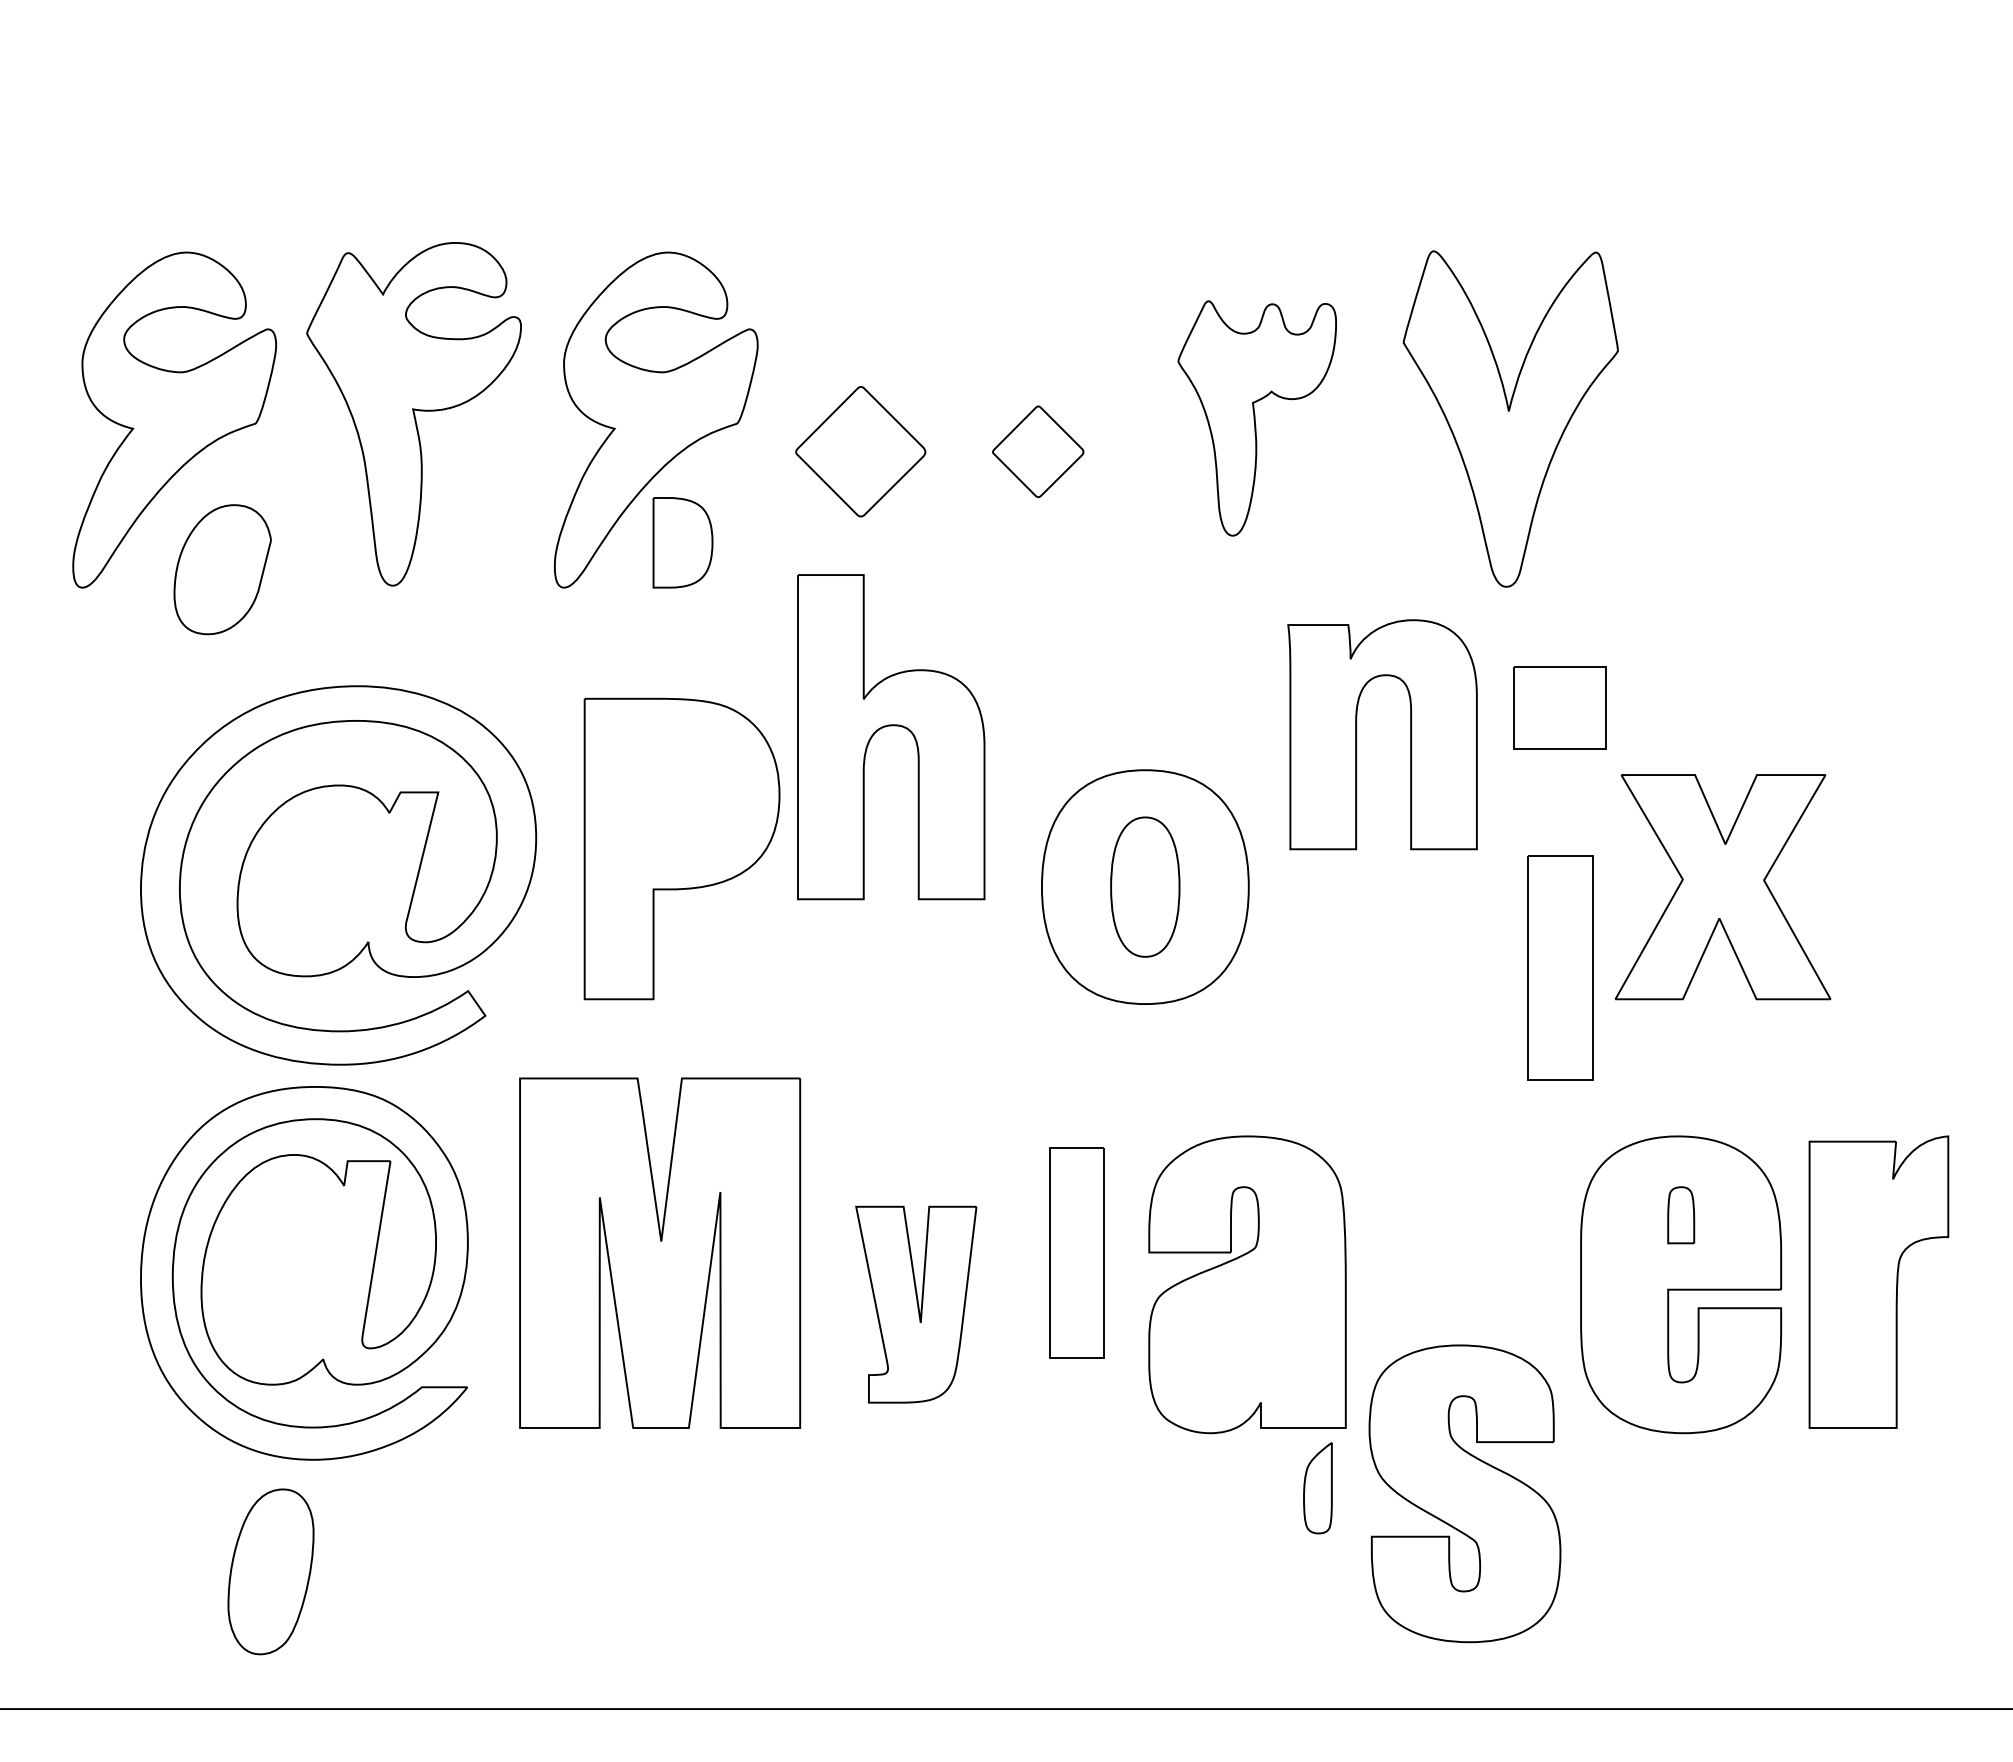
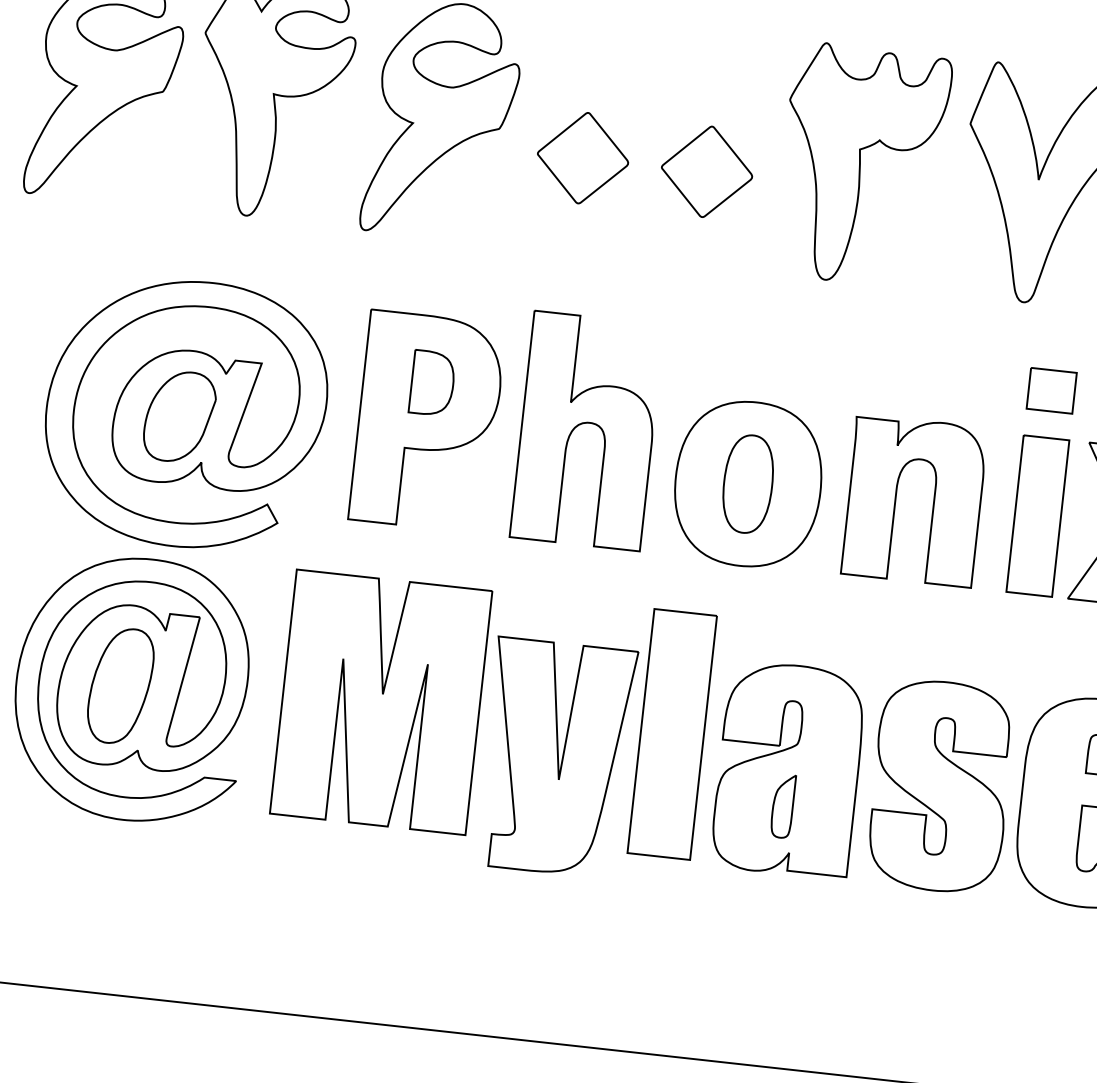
part: (1256, 418) -> (861, 165), size x1.43
part: (1037, 451) -> (706, 171), size x1.43
part: (682, 542) -> (432, 383), moved
part: (222, 569) -> (179, 416), moved
part: (1560, 707) -> (1051, 390), size x0.71
part: (891, 726) -> (588, 423), moved
part: (1356, 734) -> (895, 498), moved
part: (1560, 967) -> (1038, 515), moved
part: (1076, 1252) -> (671, 733), size x1.67
part: (916, 1304) -> (556, 757), size x1.67
part: (1317, 1488) -> (782, 806), moved
part: (1464, 1493) -> (940, 786), moved
part: (270, 1571) -> (120, 685), moved

